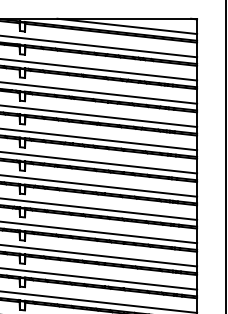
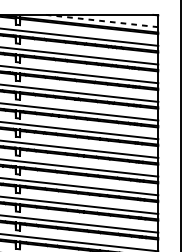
line: (126, 26) -> (101, 21), solid -> dashed

